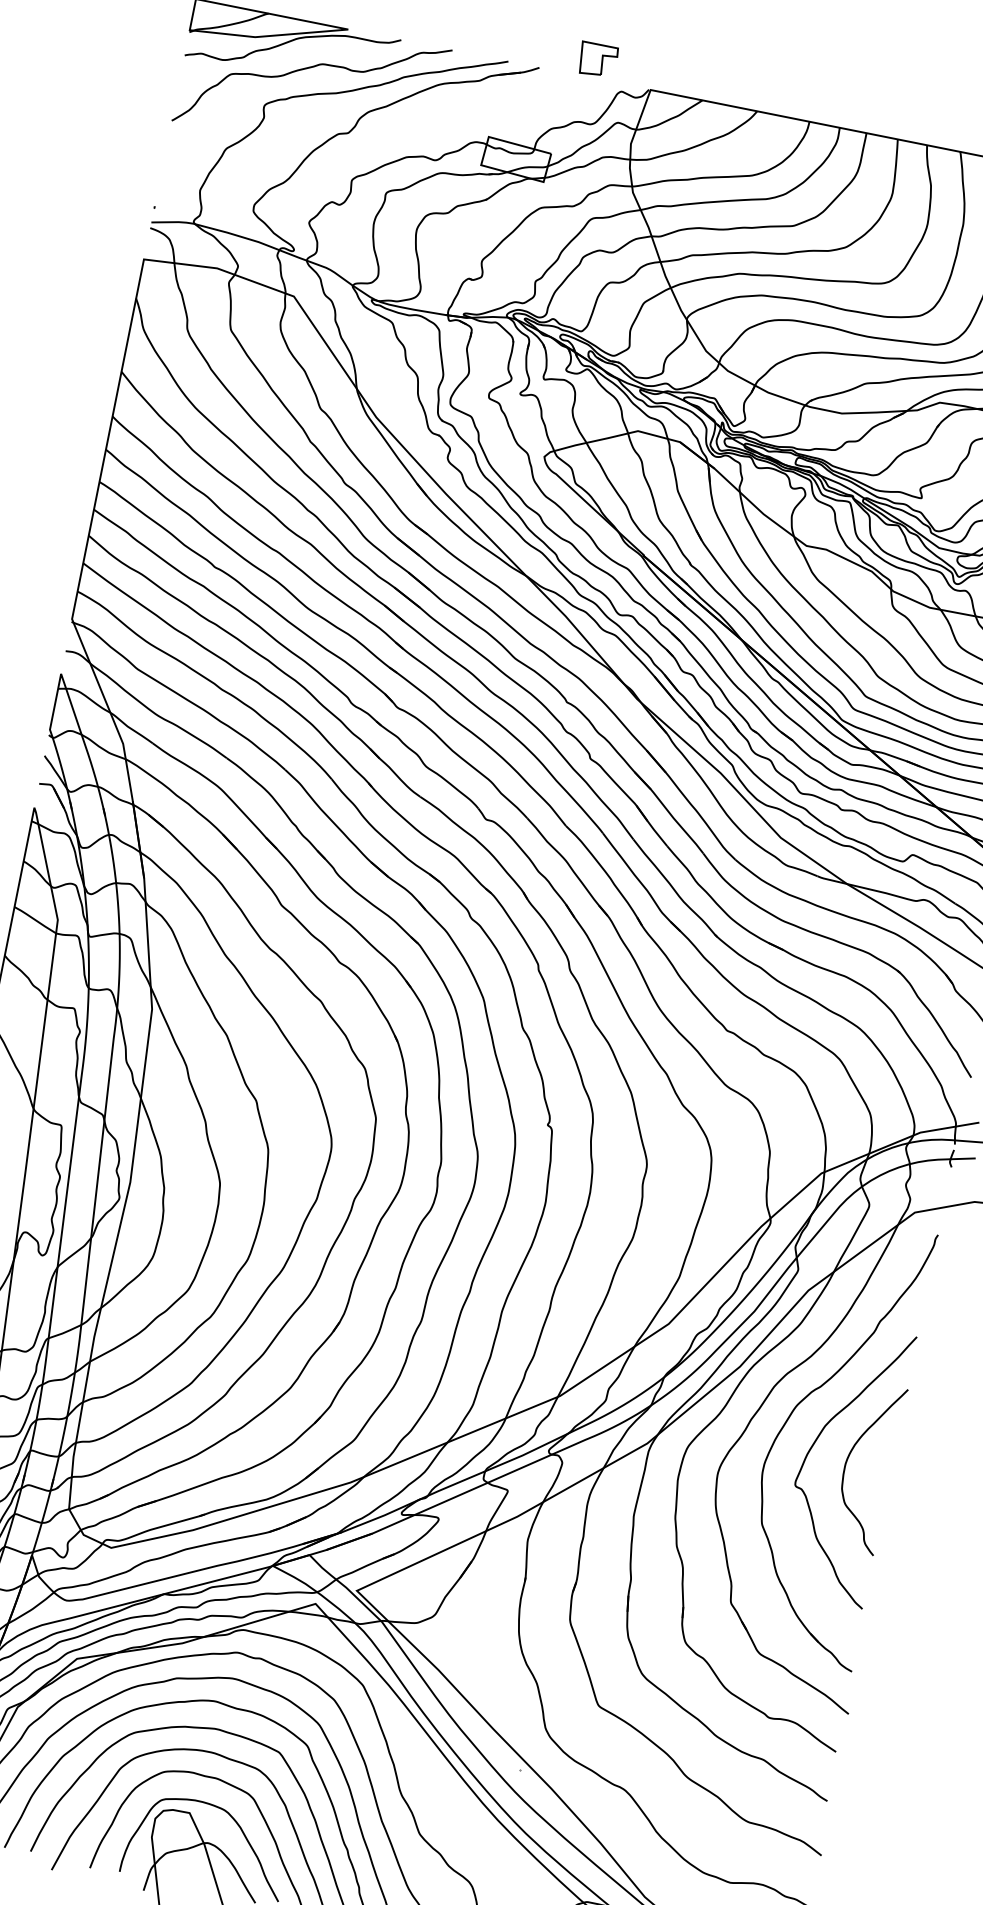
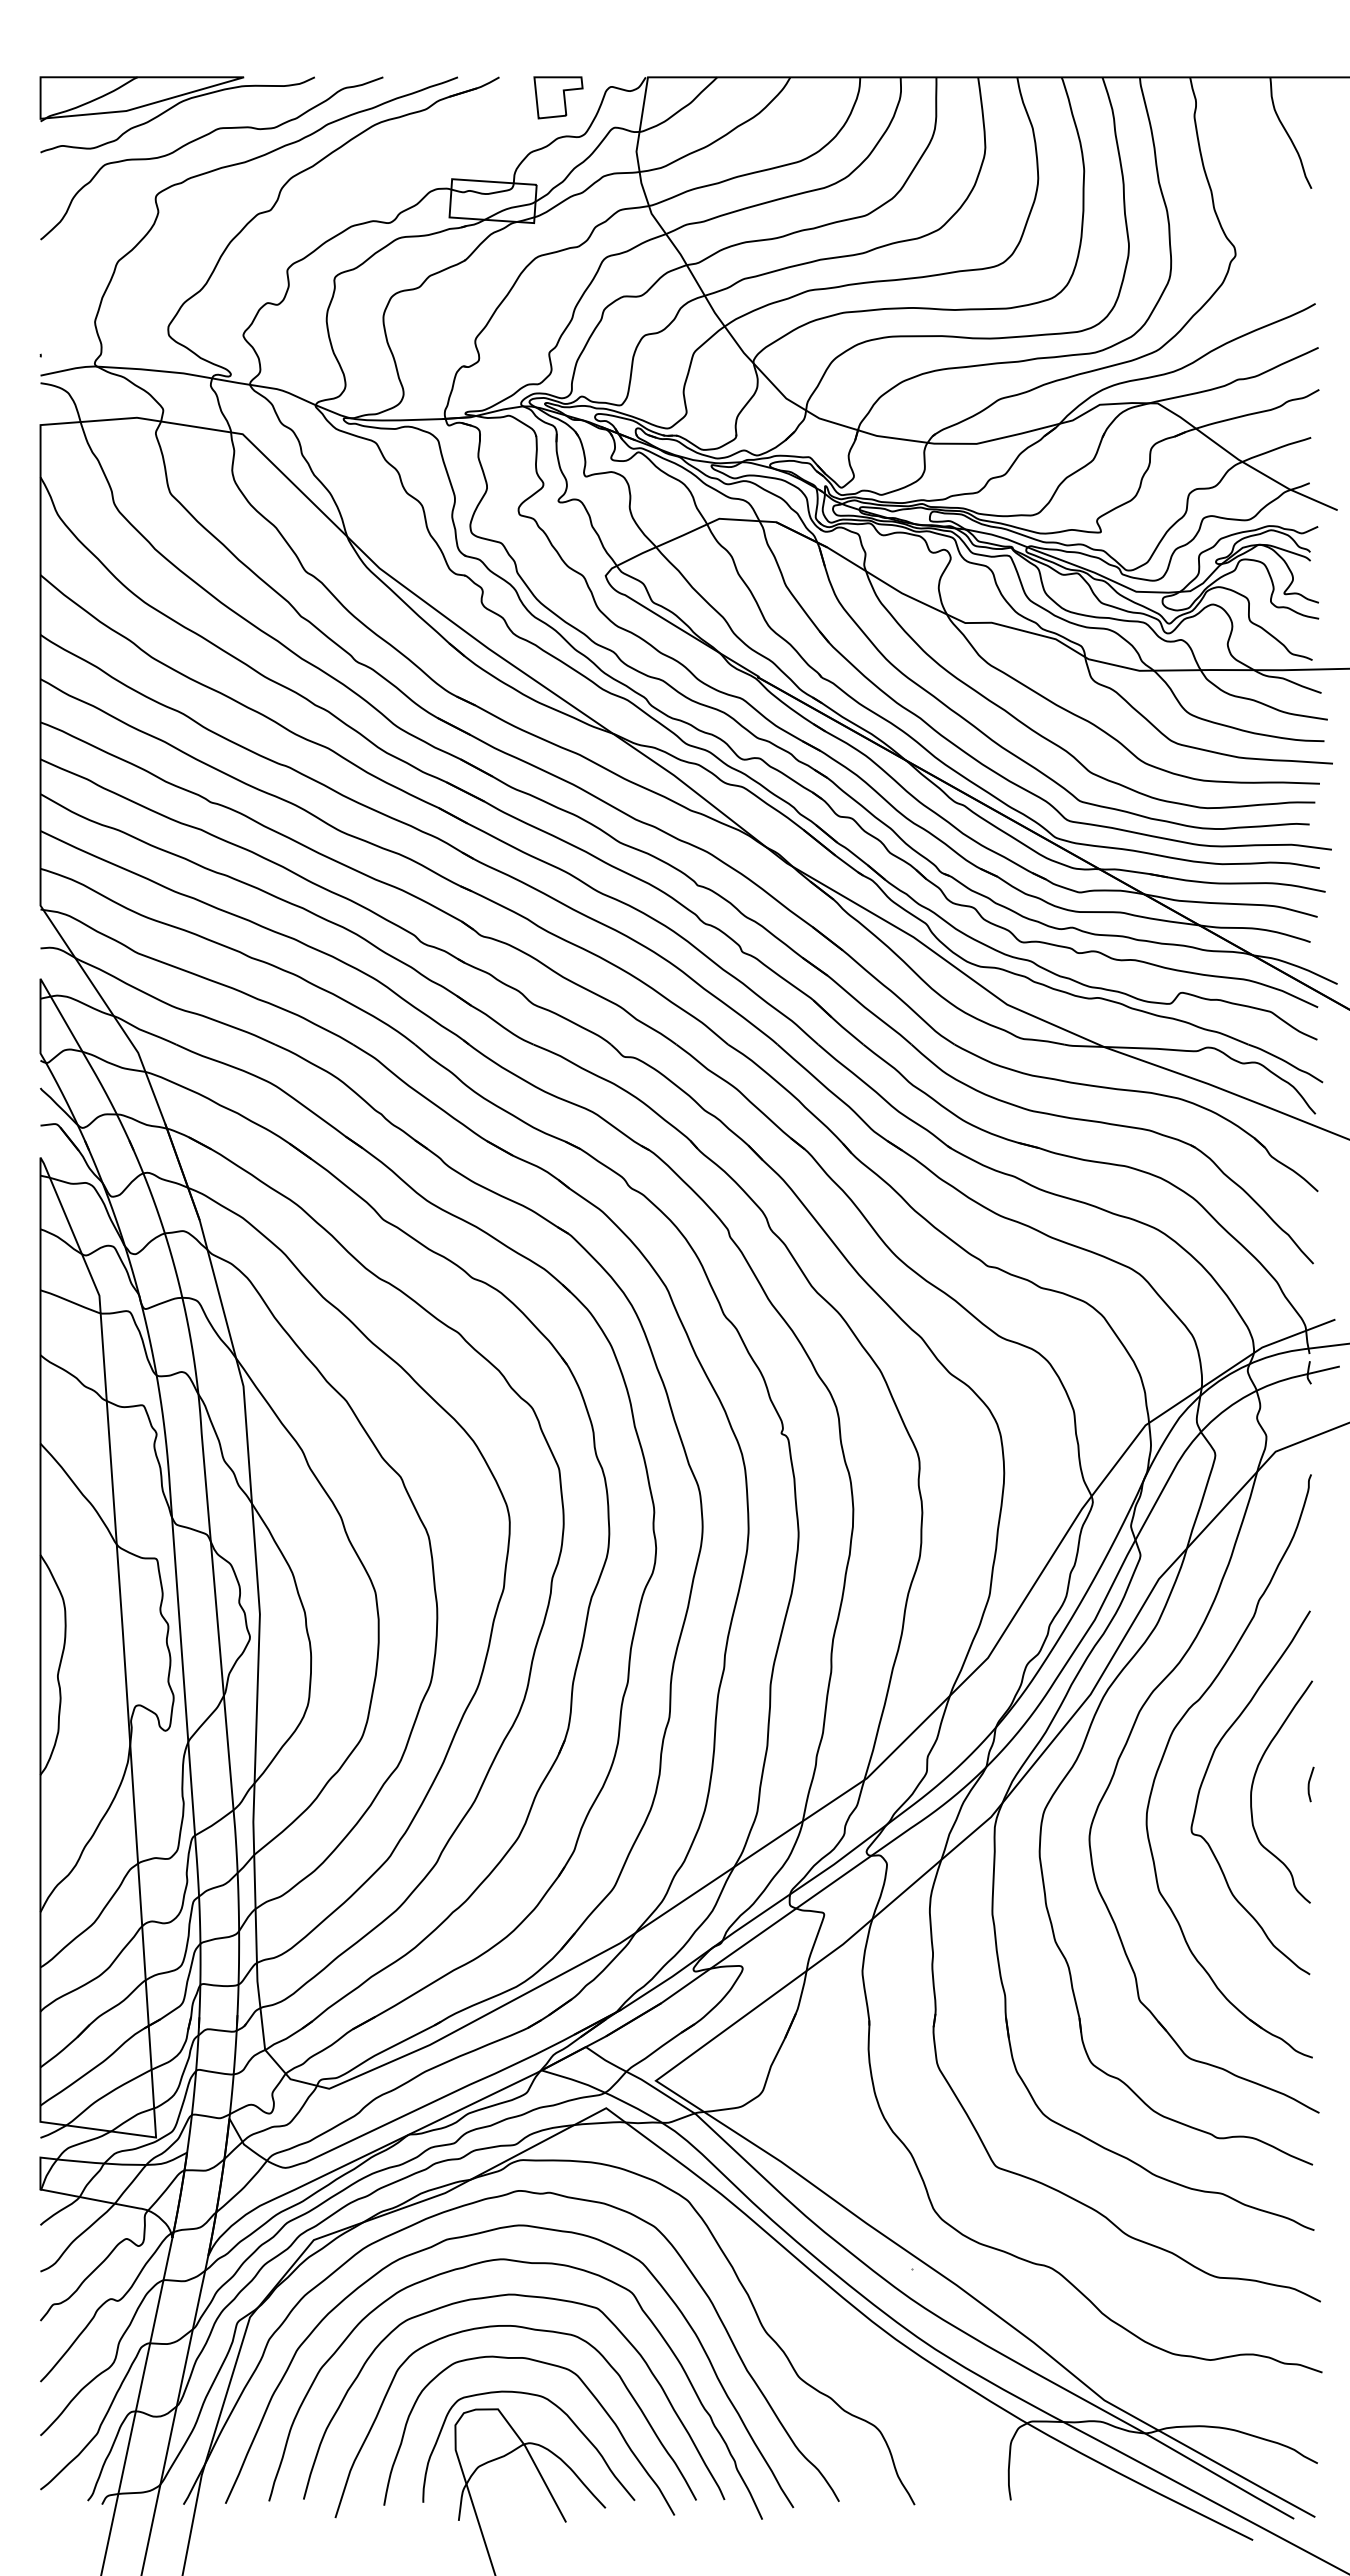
part: (597, 60) -> (558, 97), moved
curve: (890, 1466) -> (1309, 1784), added

